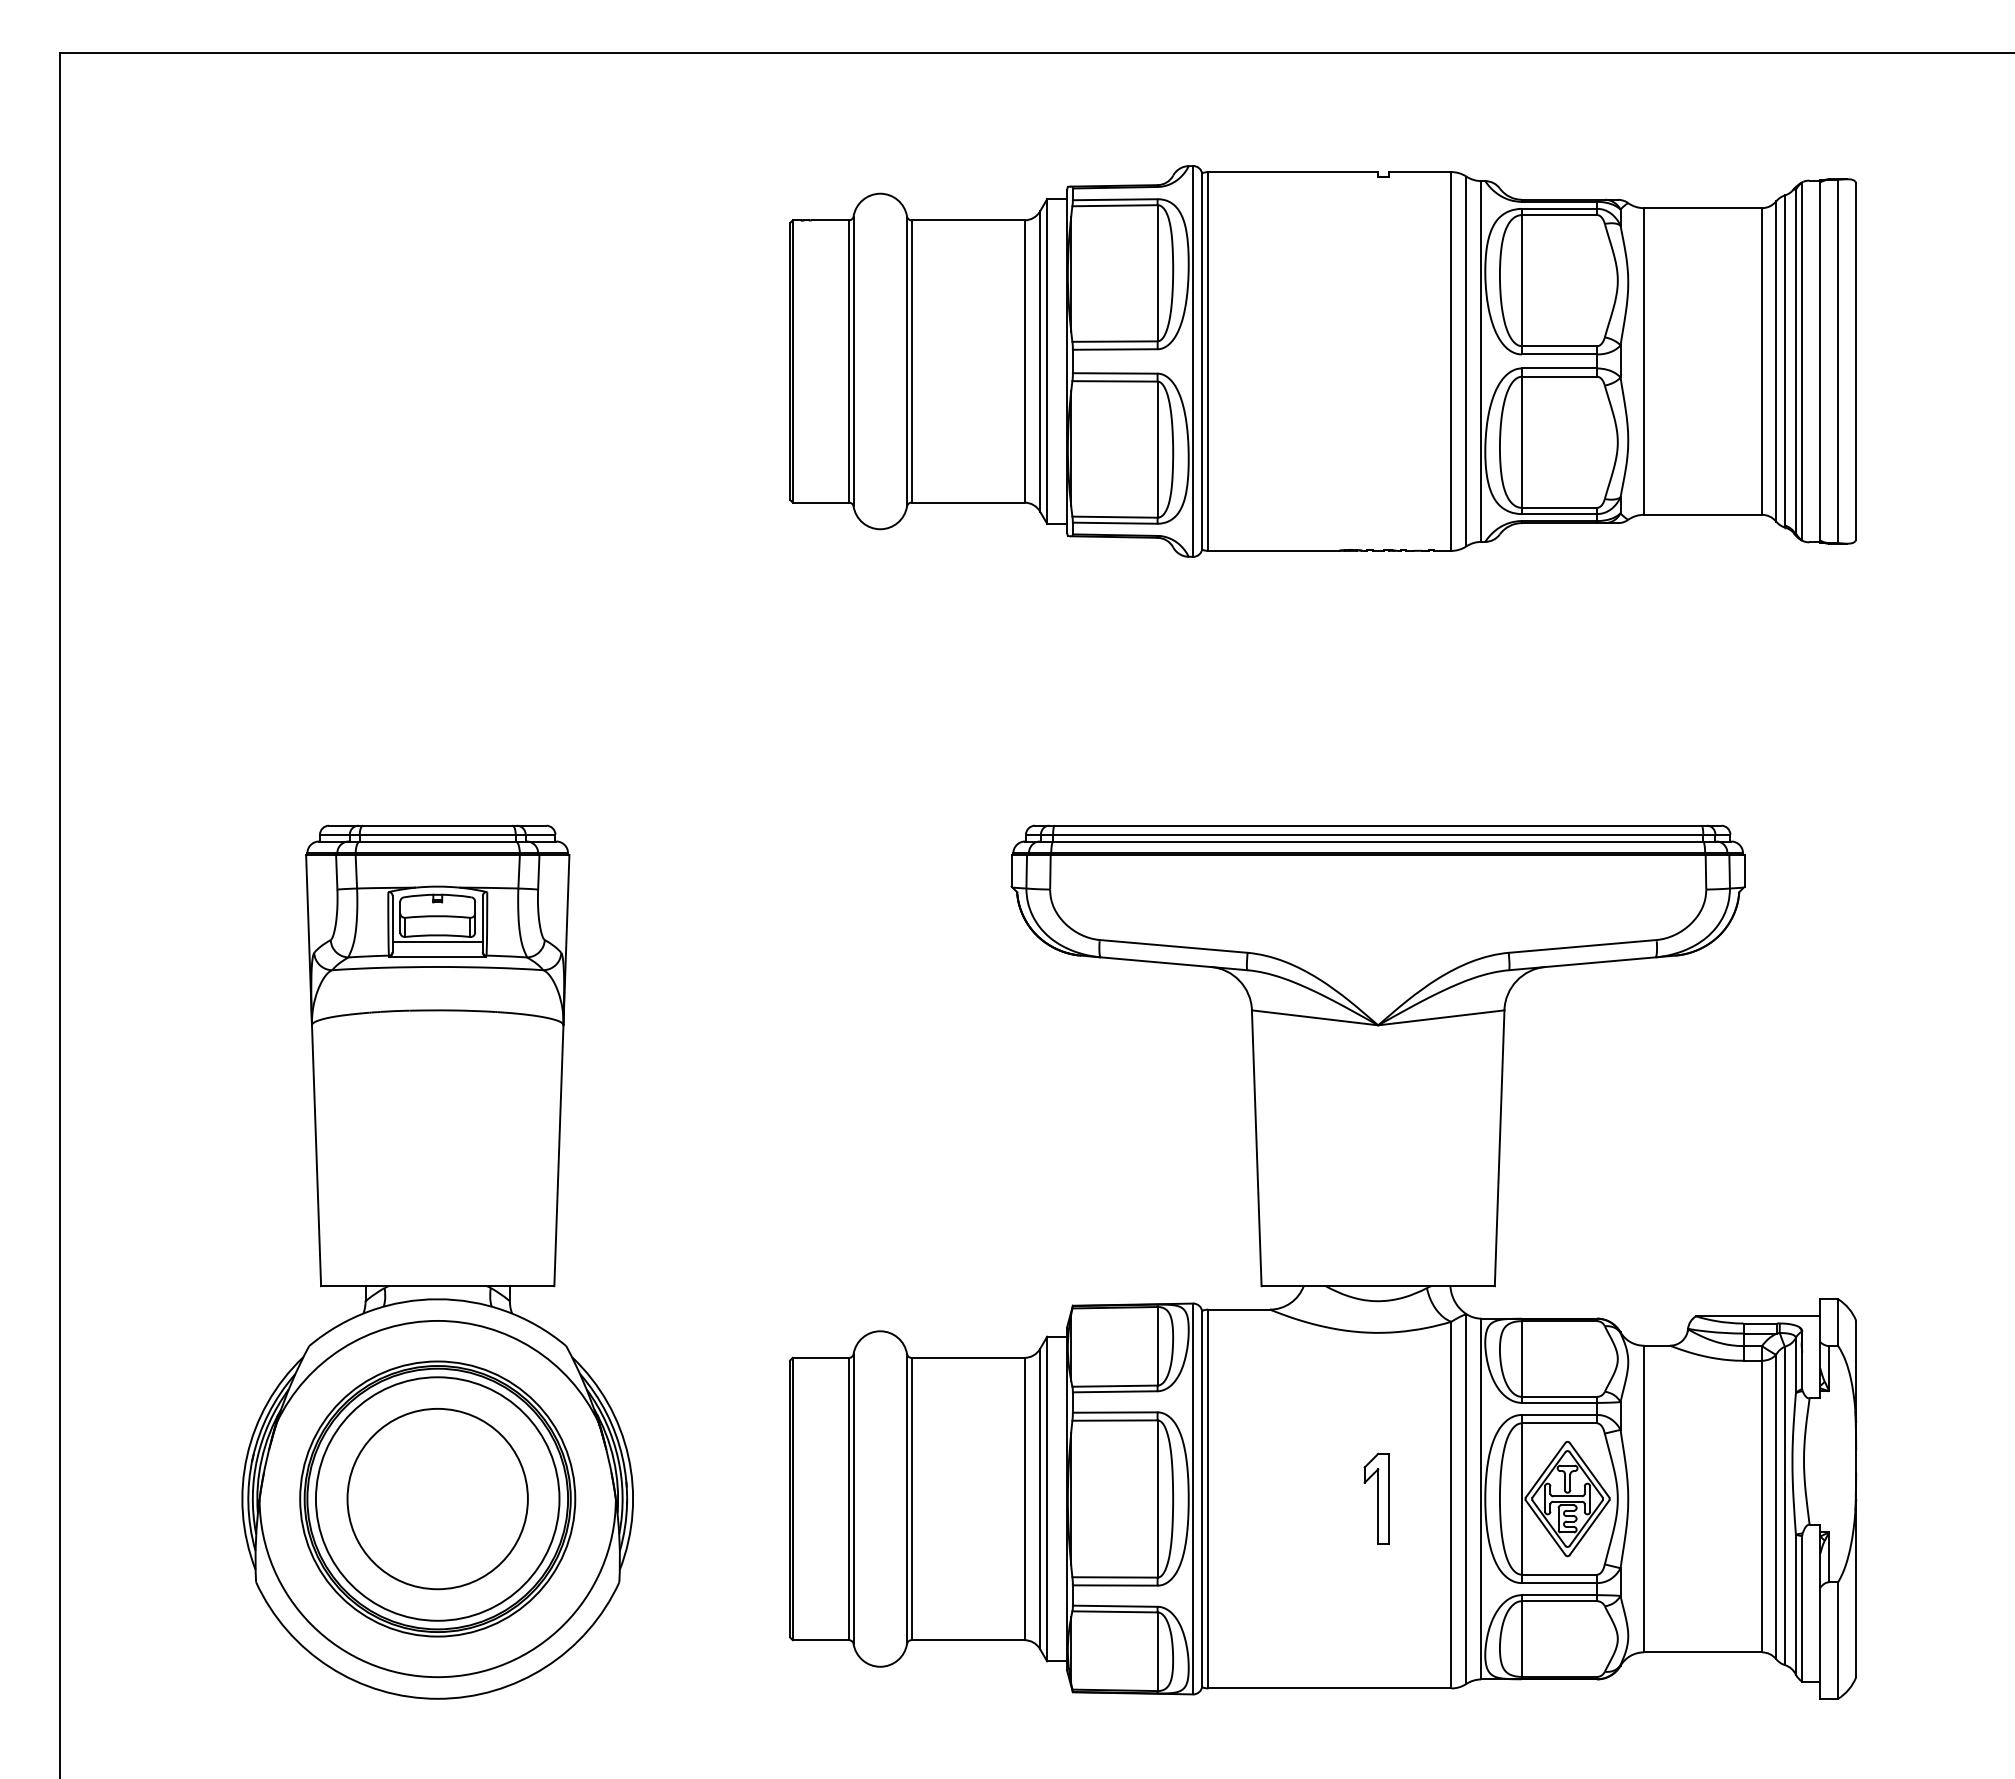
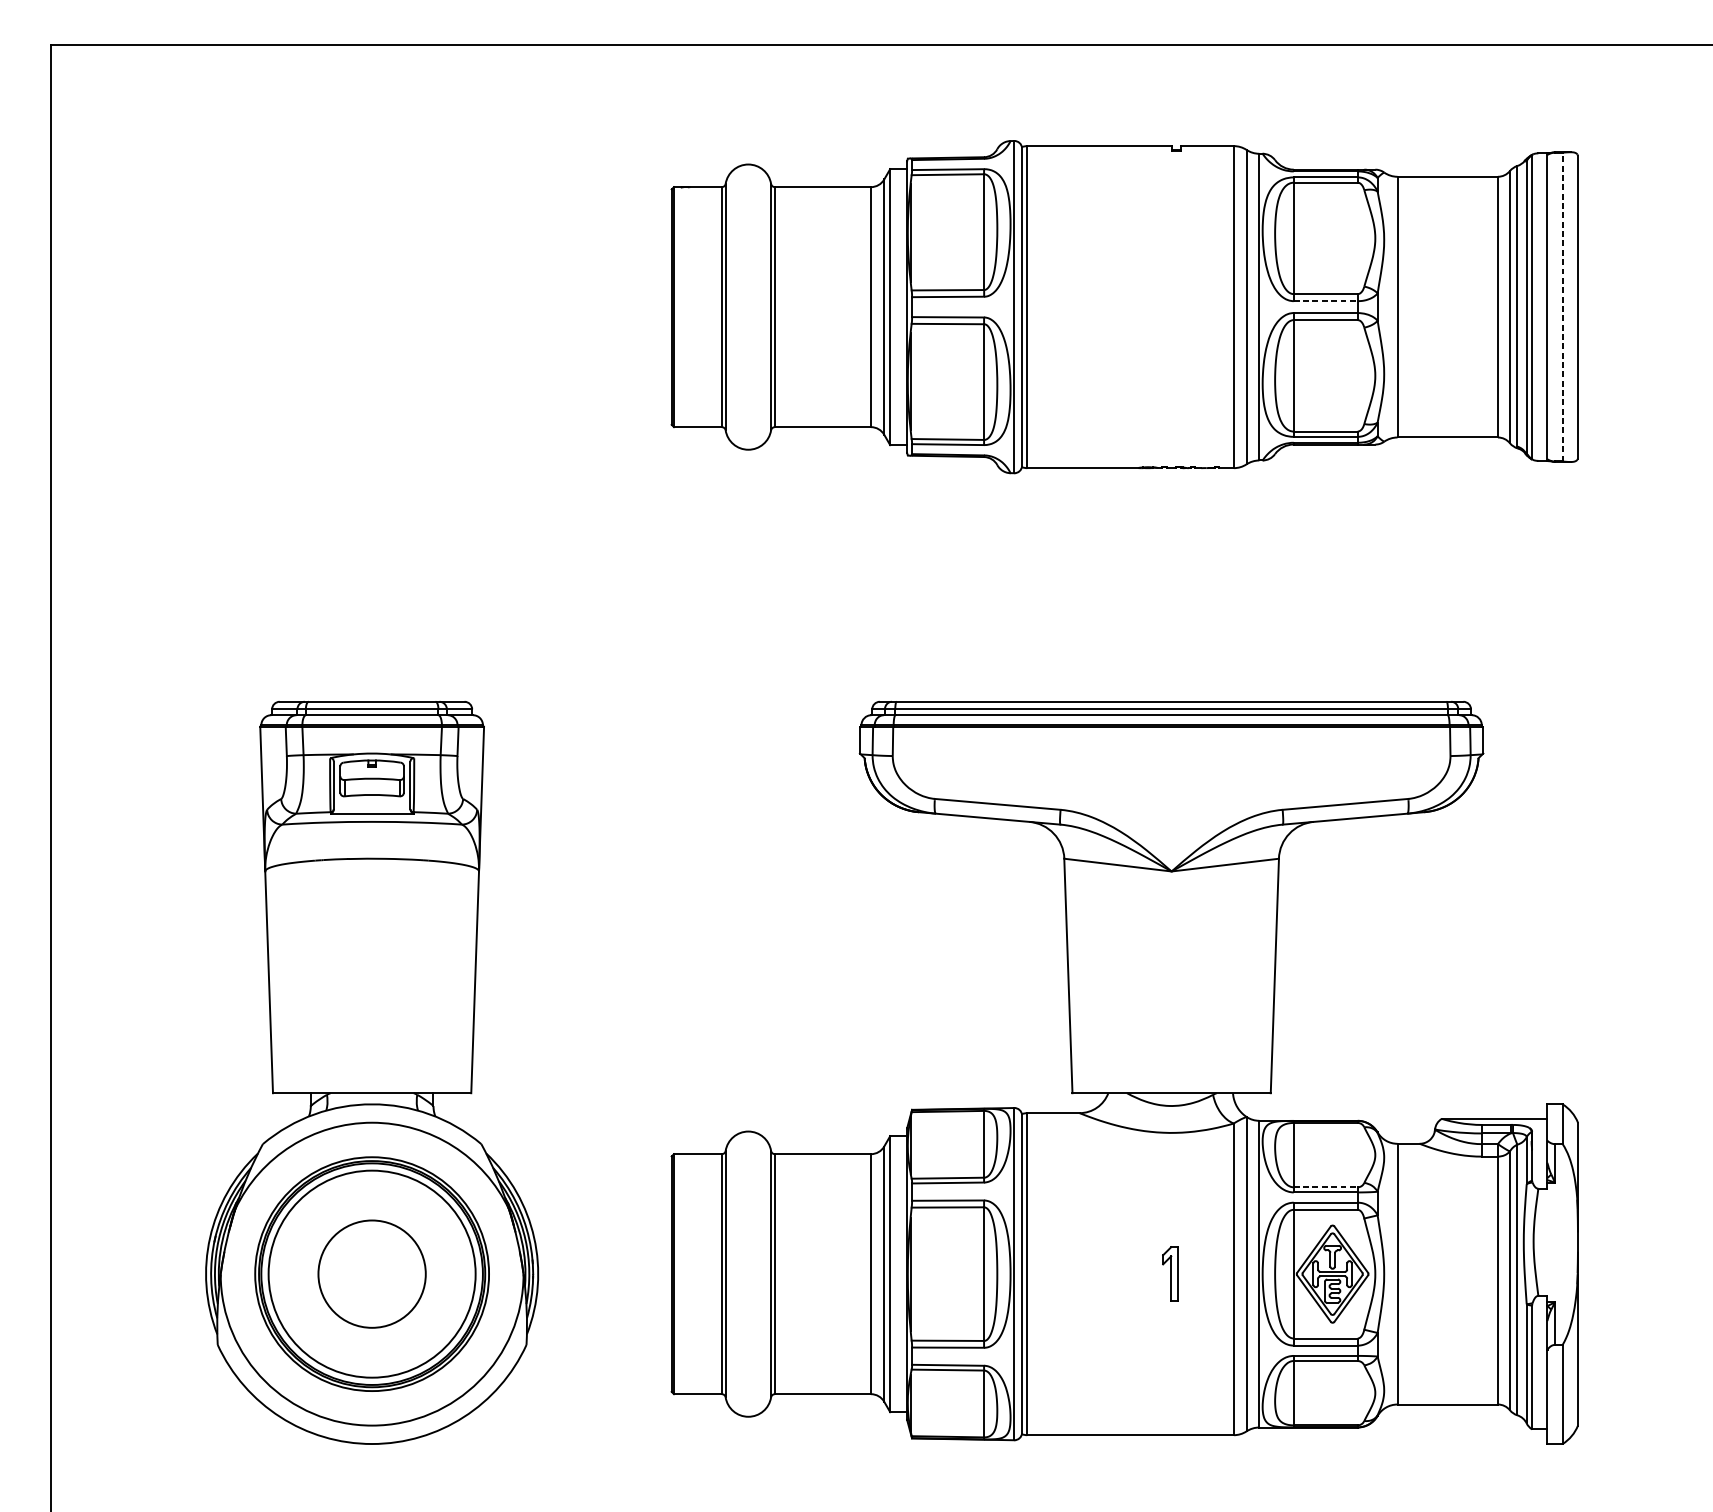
line: (1559, 354) -> (1325, 301), solid -> dashed
line: (1838, 361) -> (1562, 307), solid -> dashed
line: (437, 941) -> (371, 800), removed
line: (1559, 1396) -> (1325, 1187), solid -> dashed
circle: (437, 1498) -> (371, 1273), size x0.7
part: (1376, 1498) -> (1170, 1273), size x0.7

